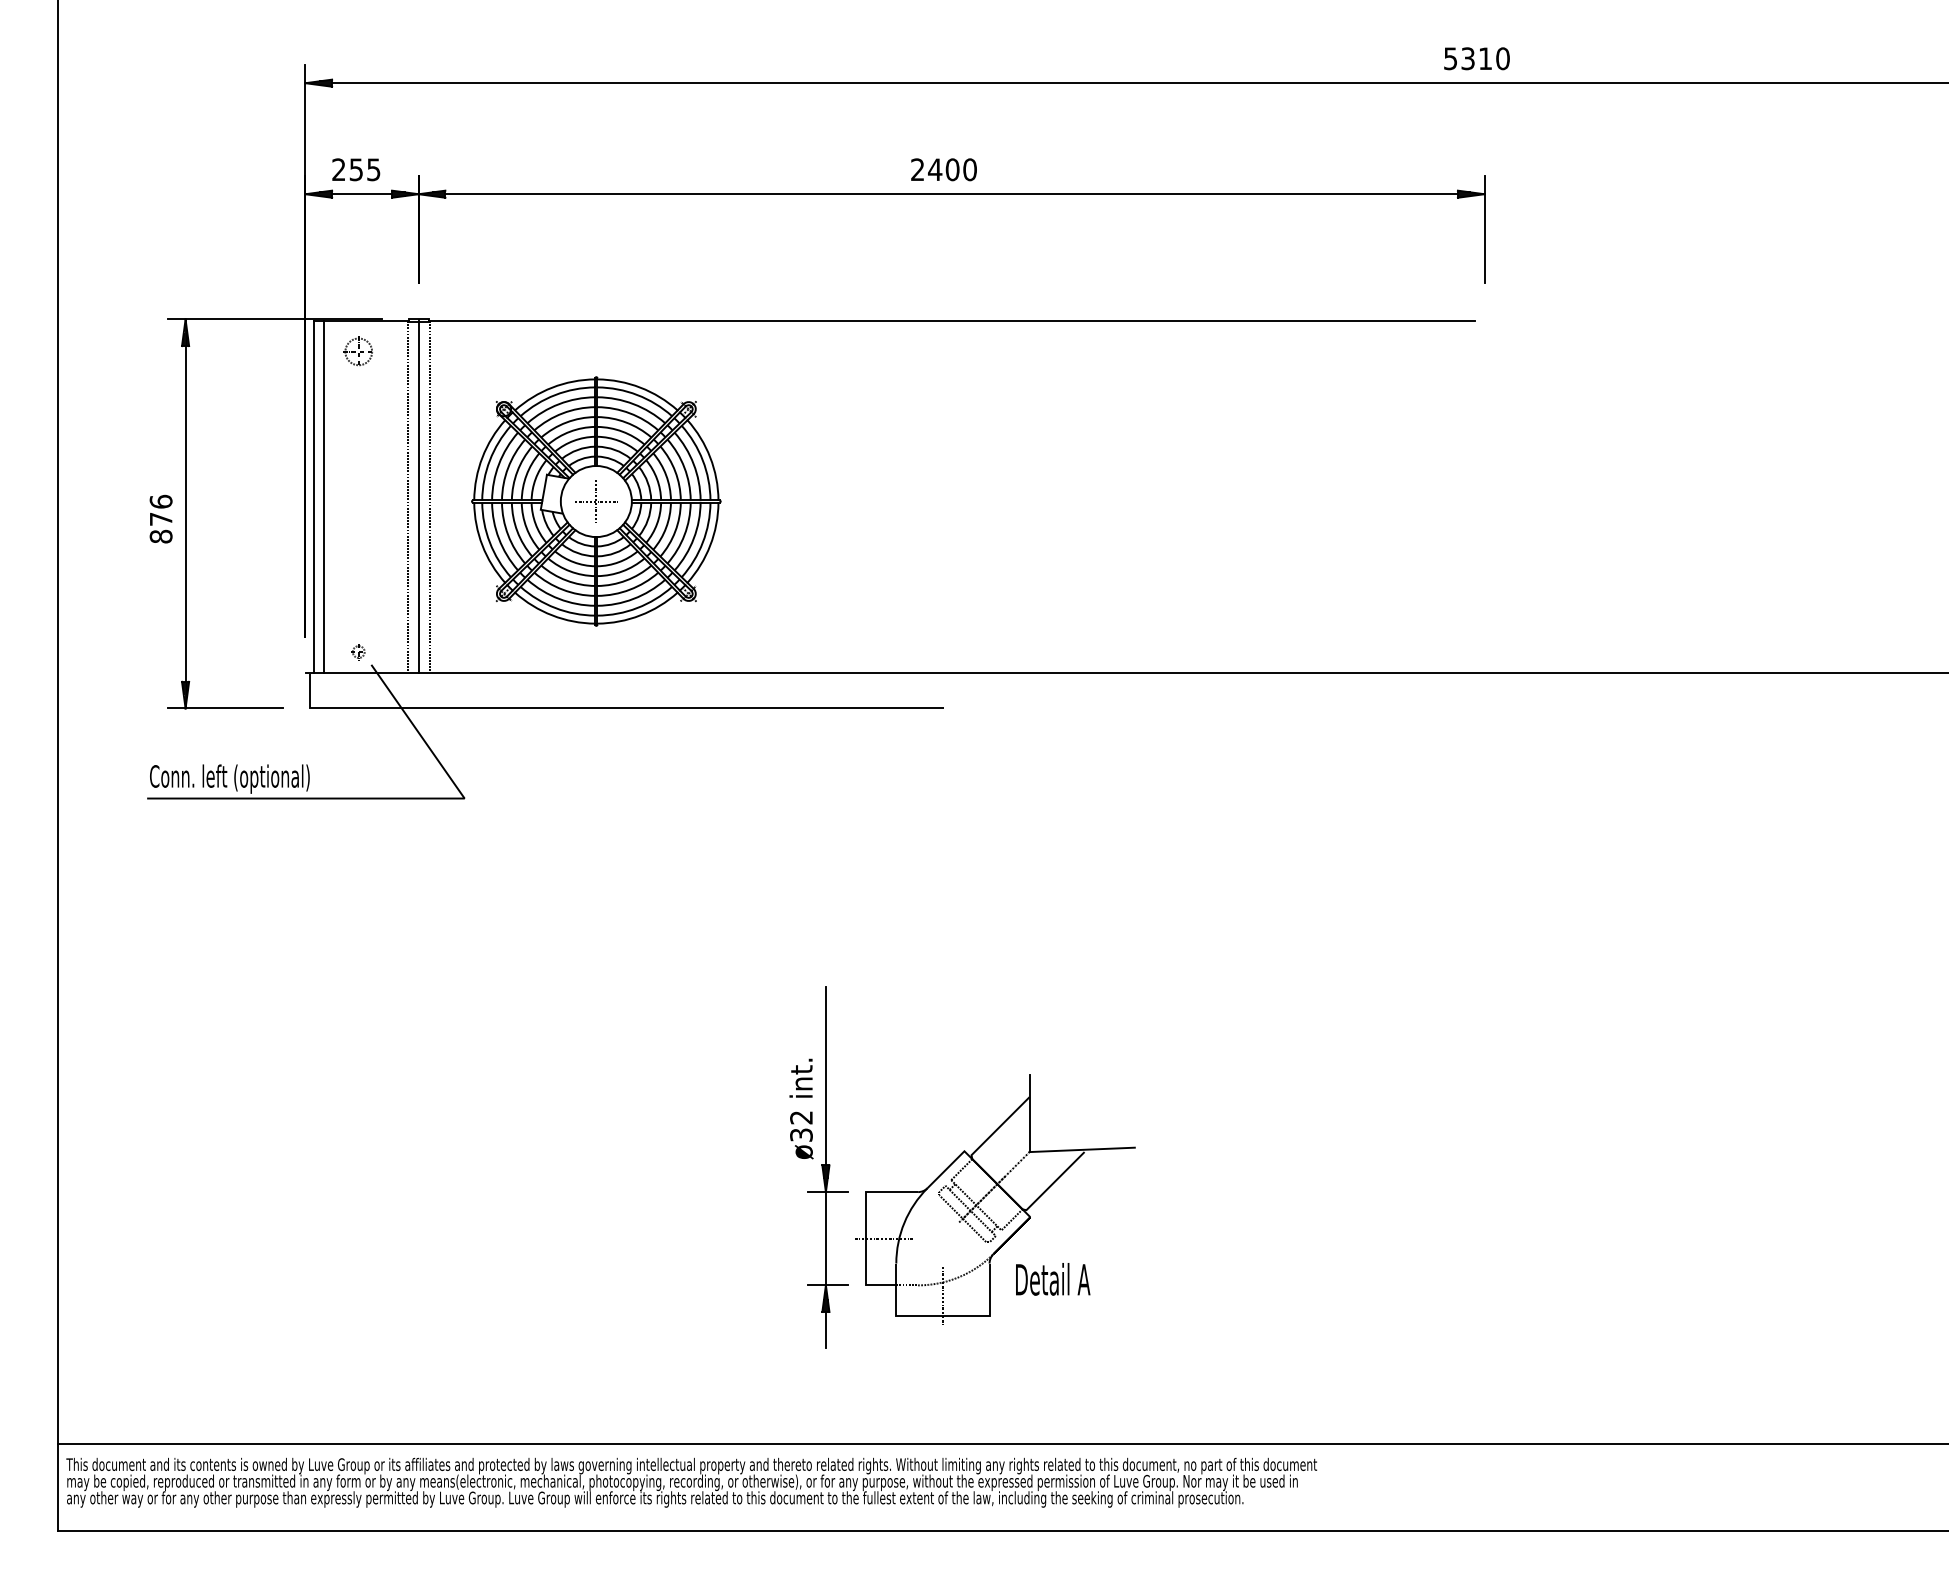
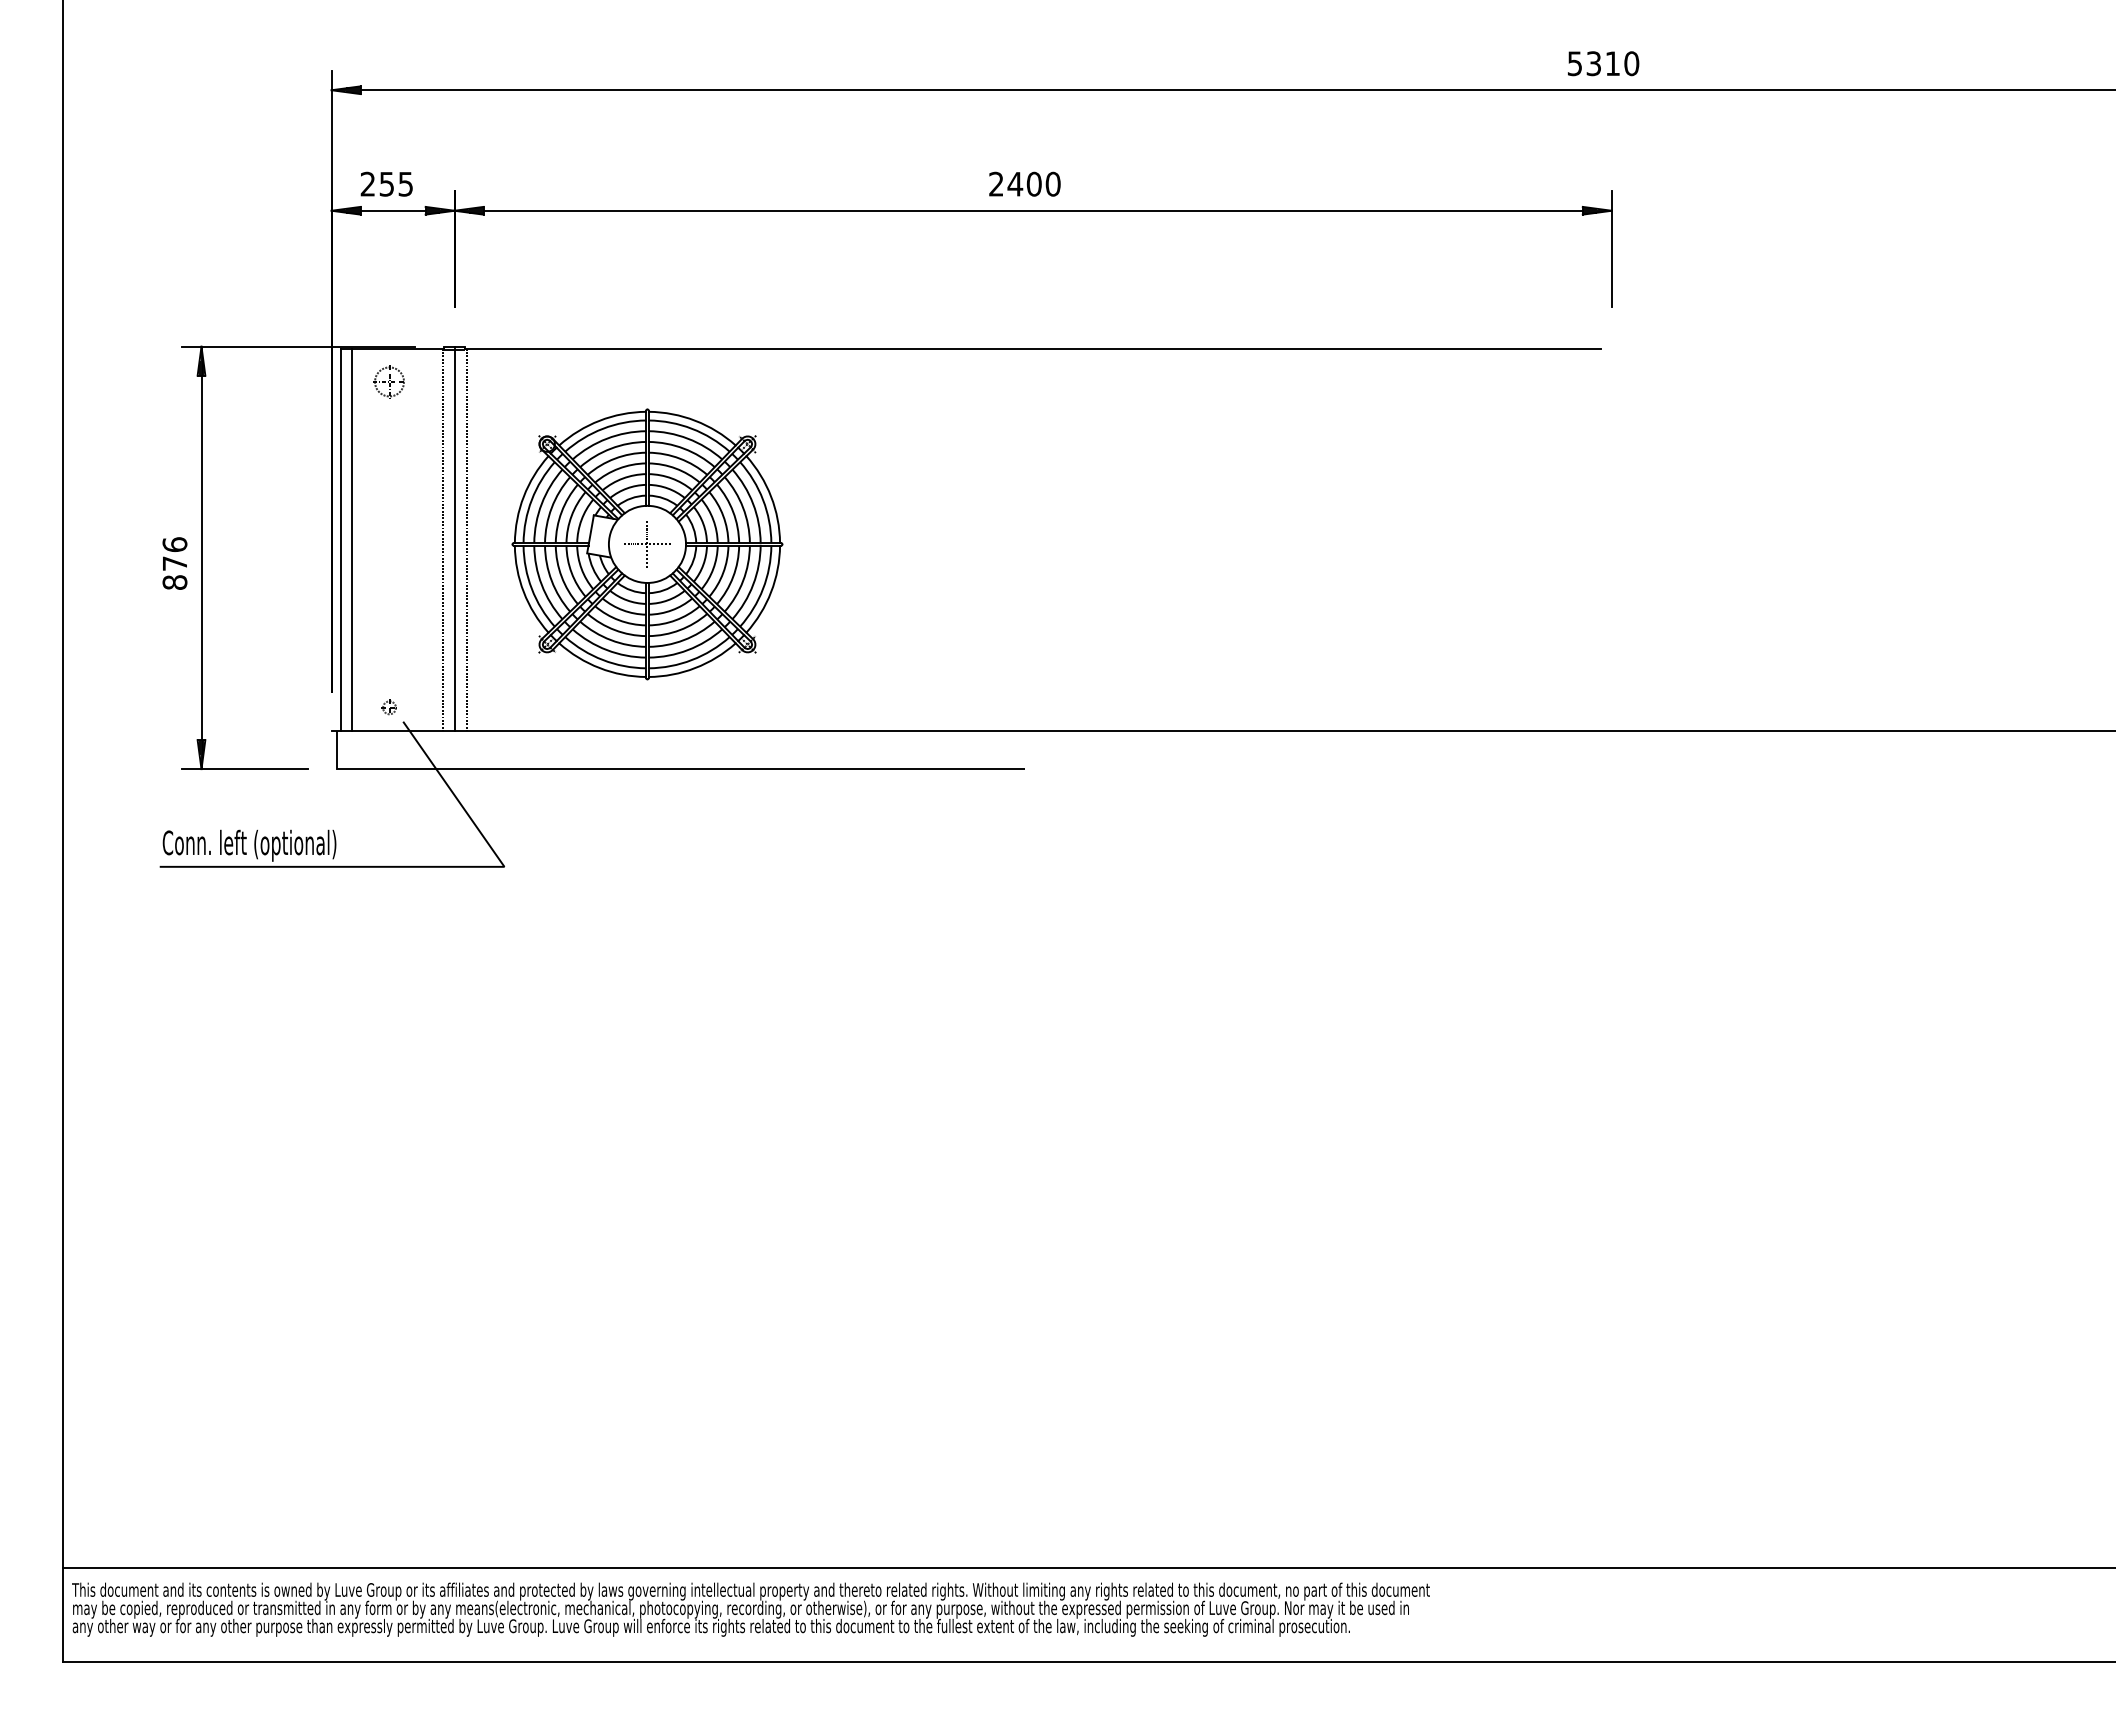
part: (962, 1166) -> (1044, 1266), removed

